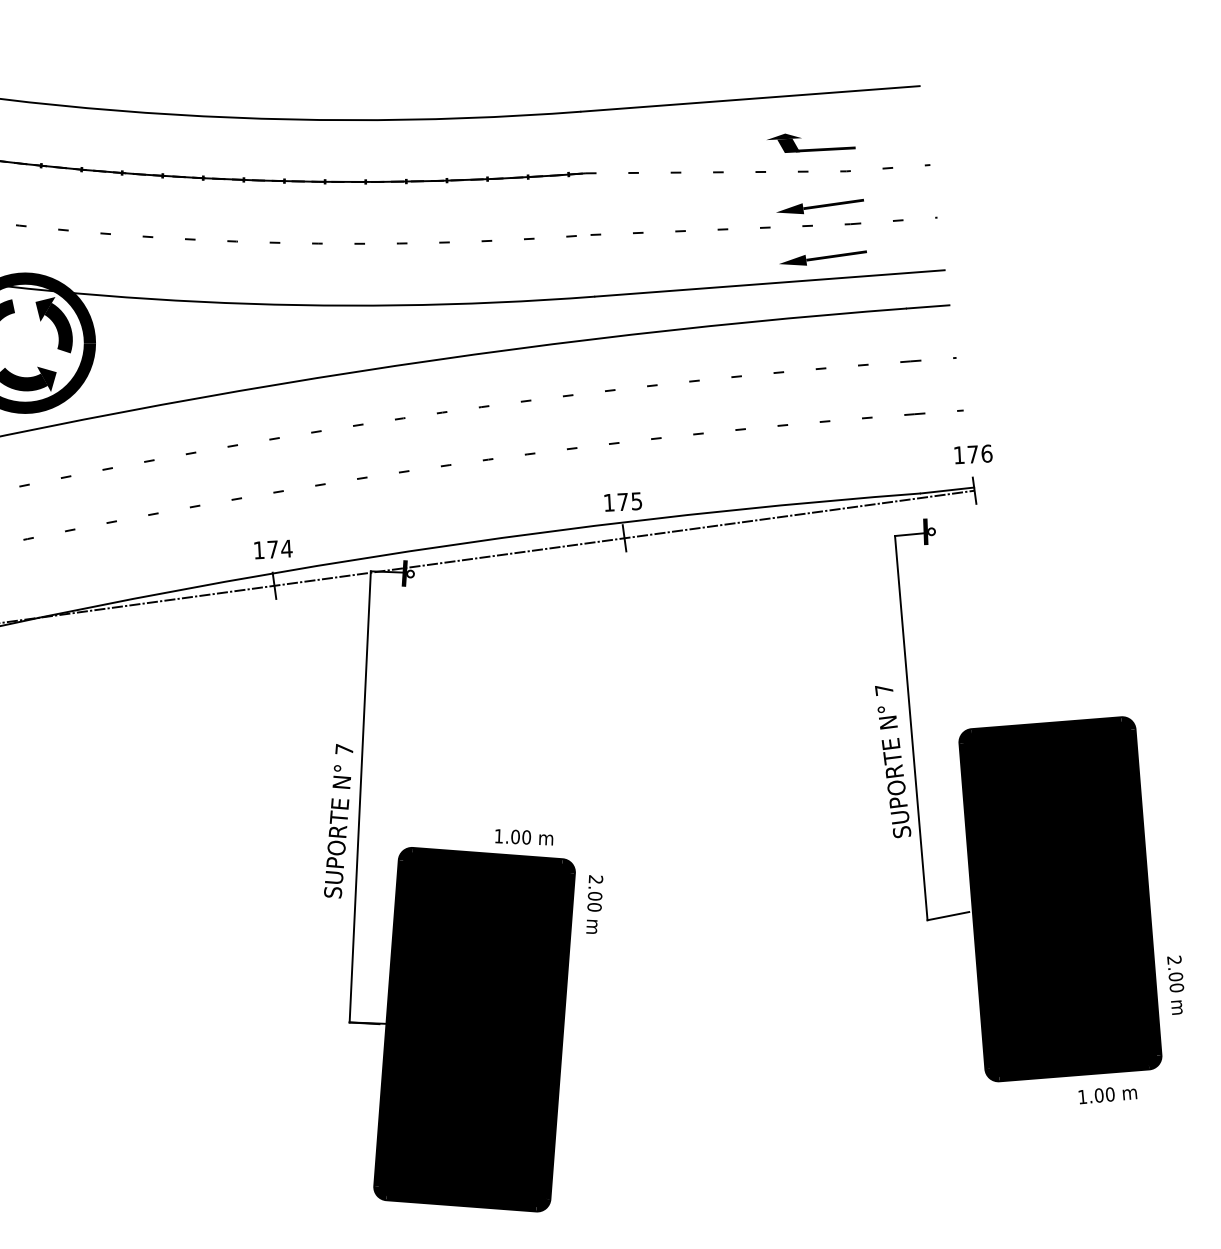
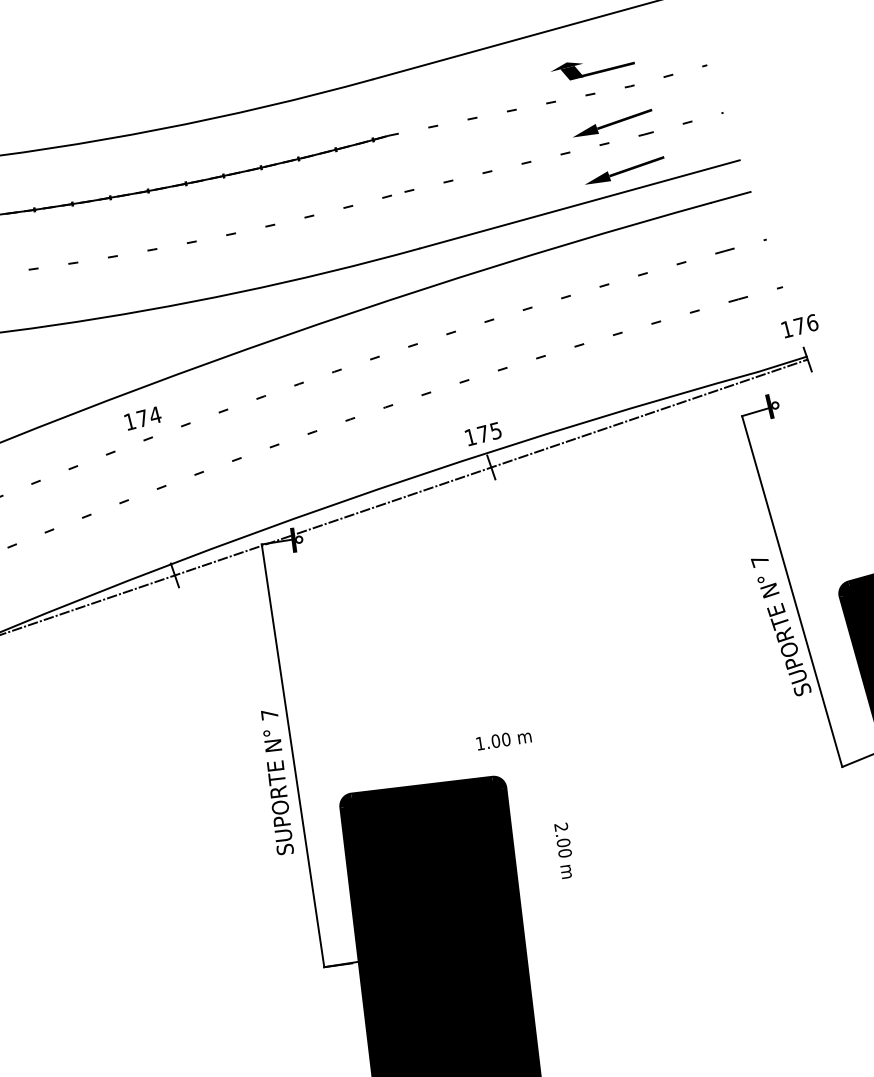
text: (273, 549) -> (143, 418), moved
text: (524, 837) -> (504, 740), moved
text: (594, 904) -> (564, 850), moved

